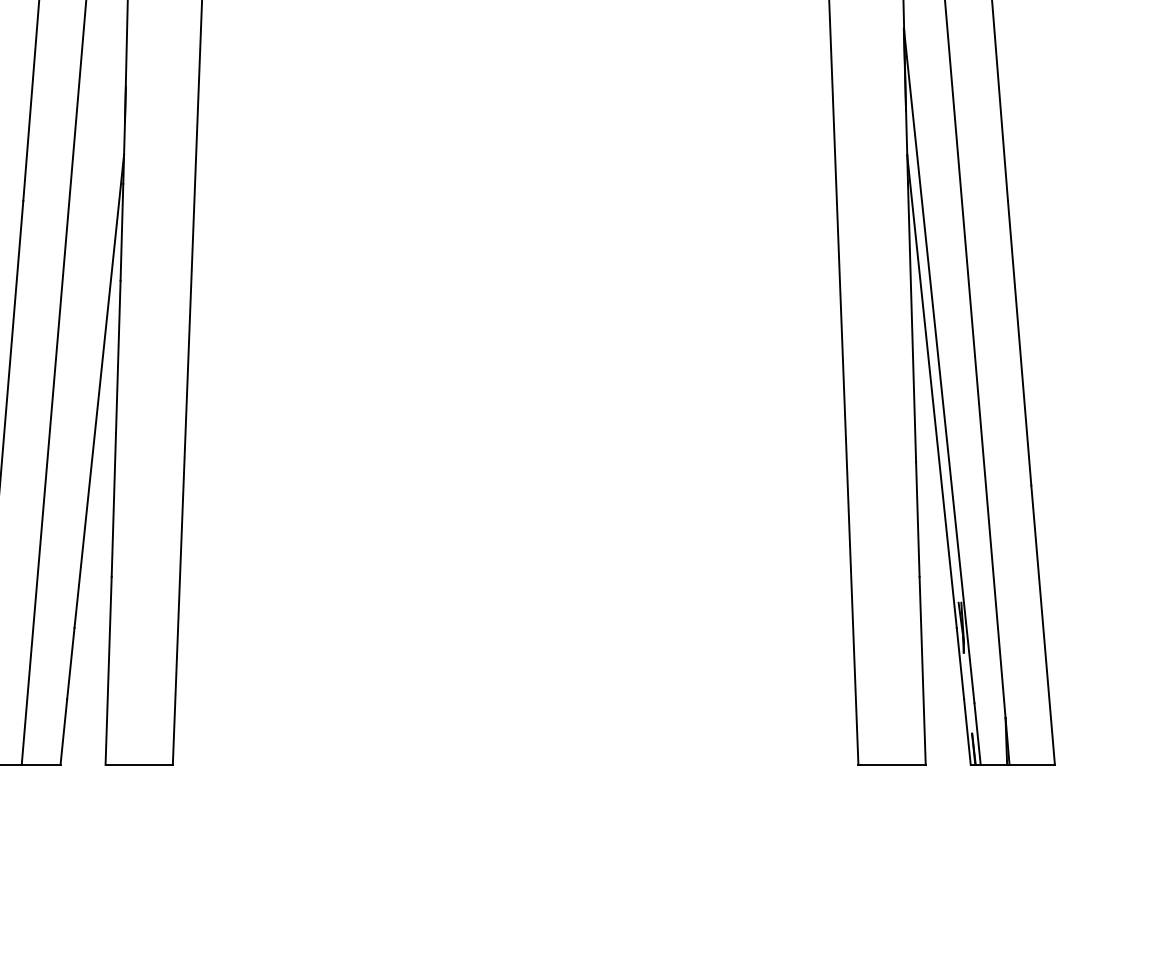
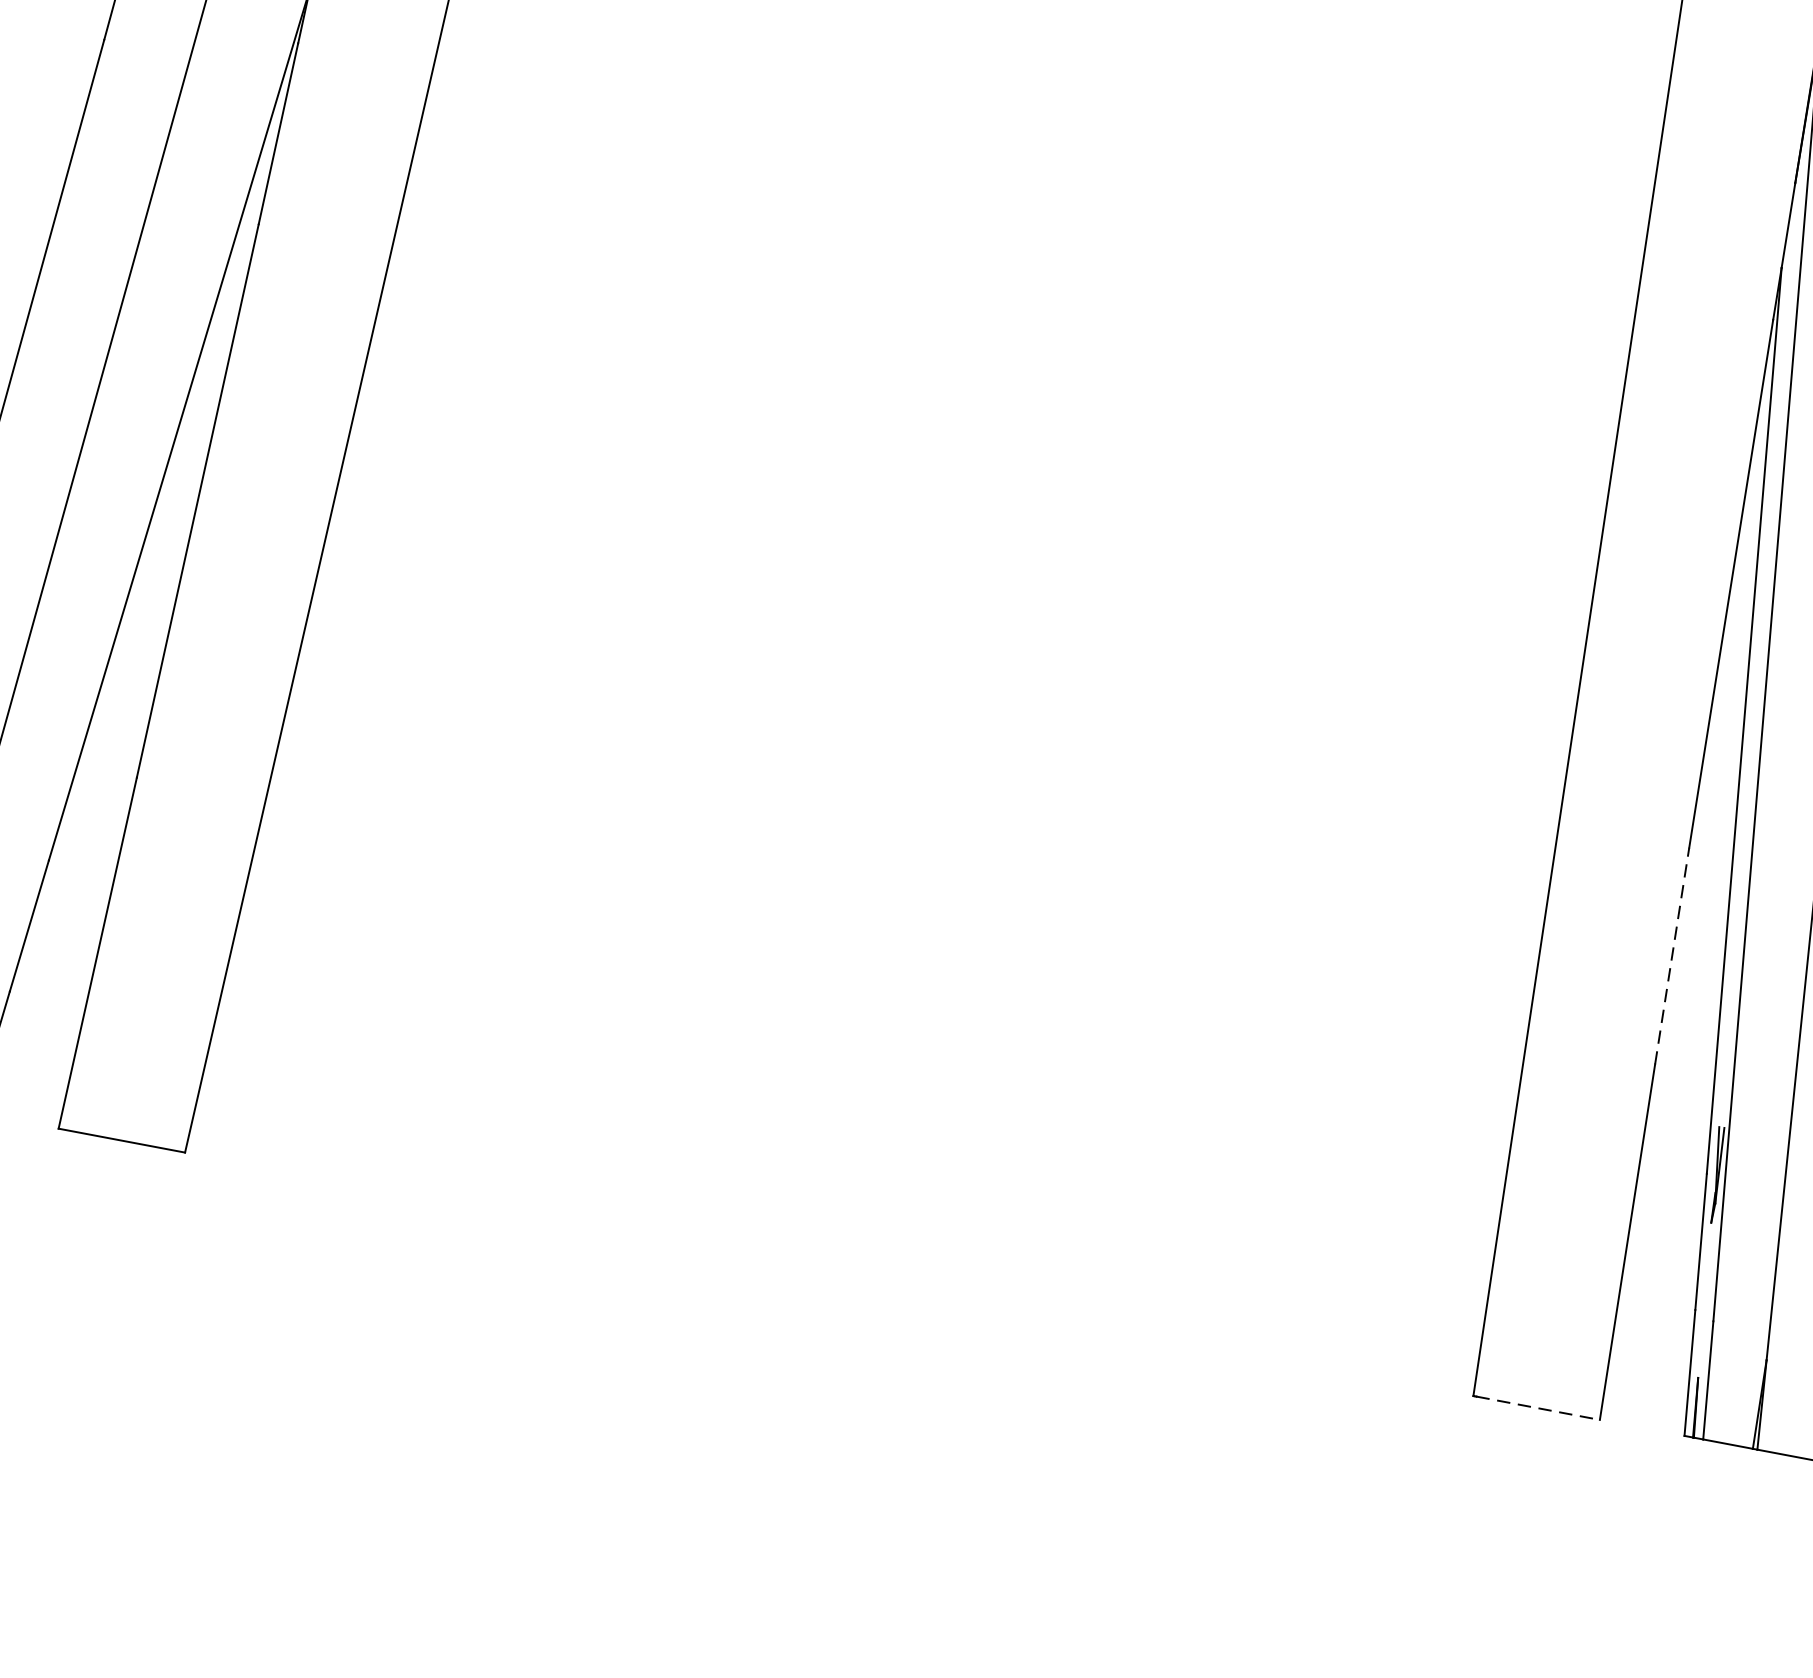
line: (917, 519) -> (1671, 955), solid -> dashed
line: (892, 764) -> (1537, 1407), solid -> dashed

